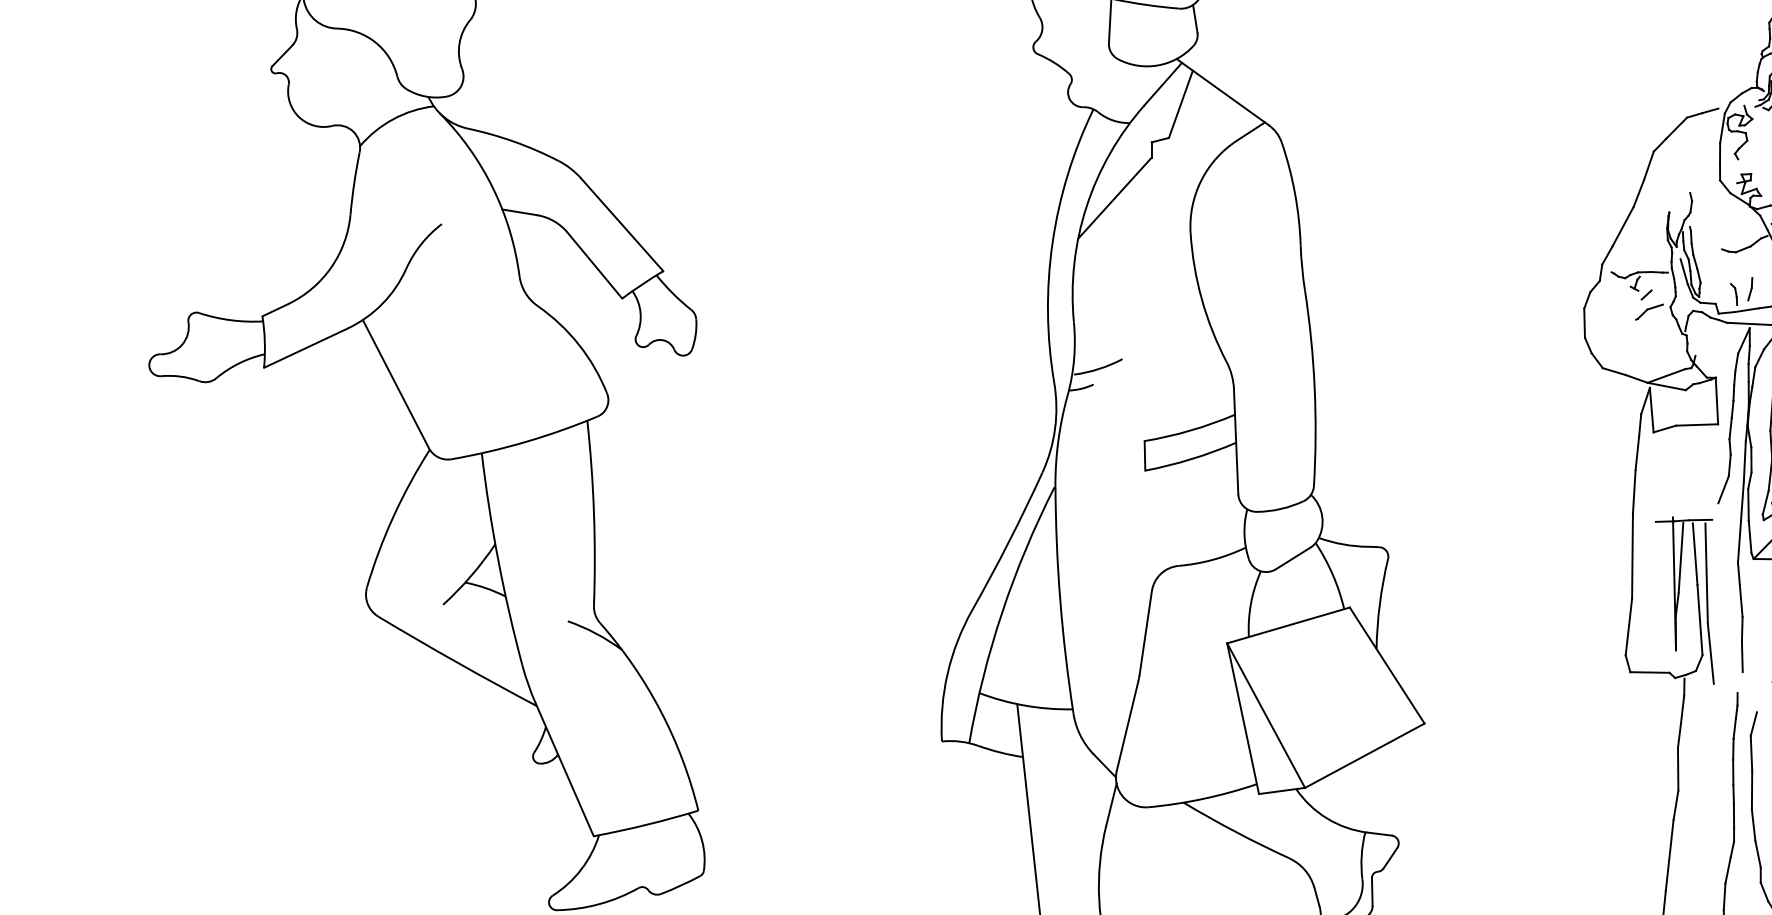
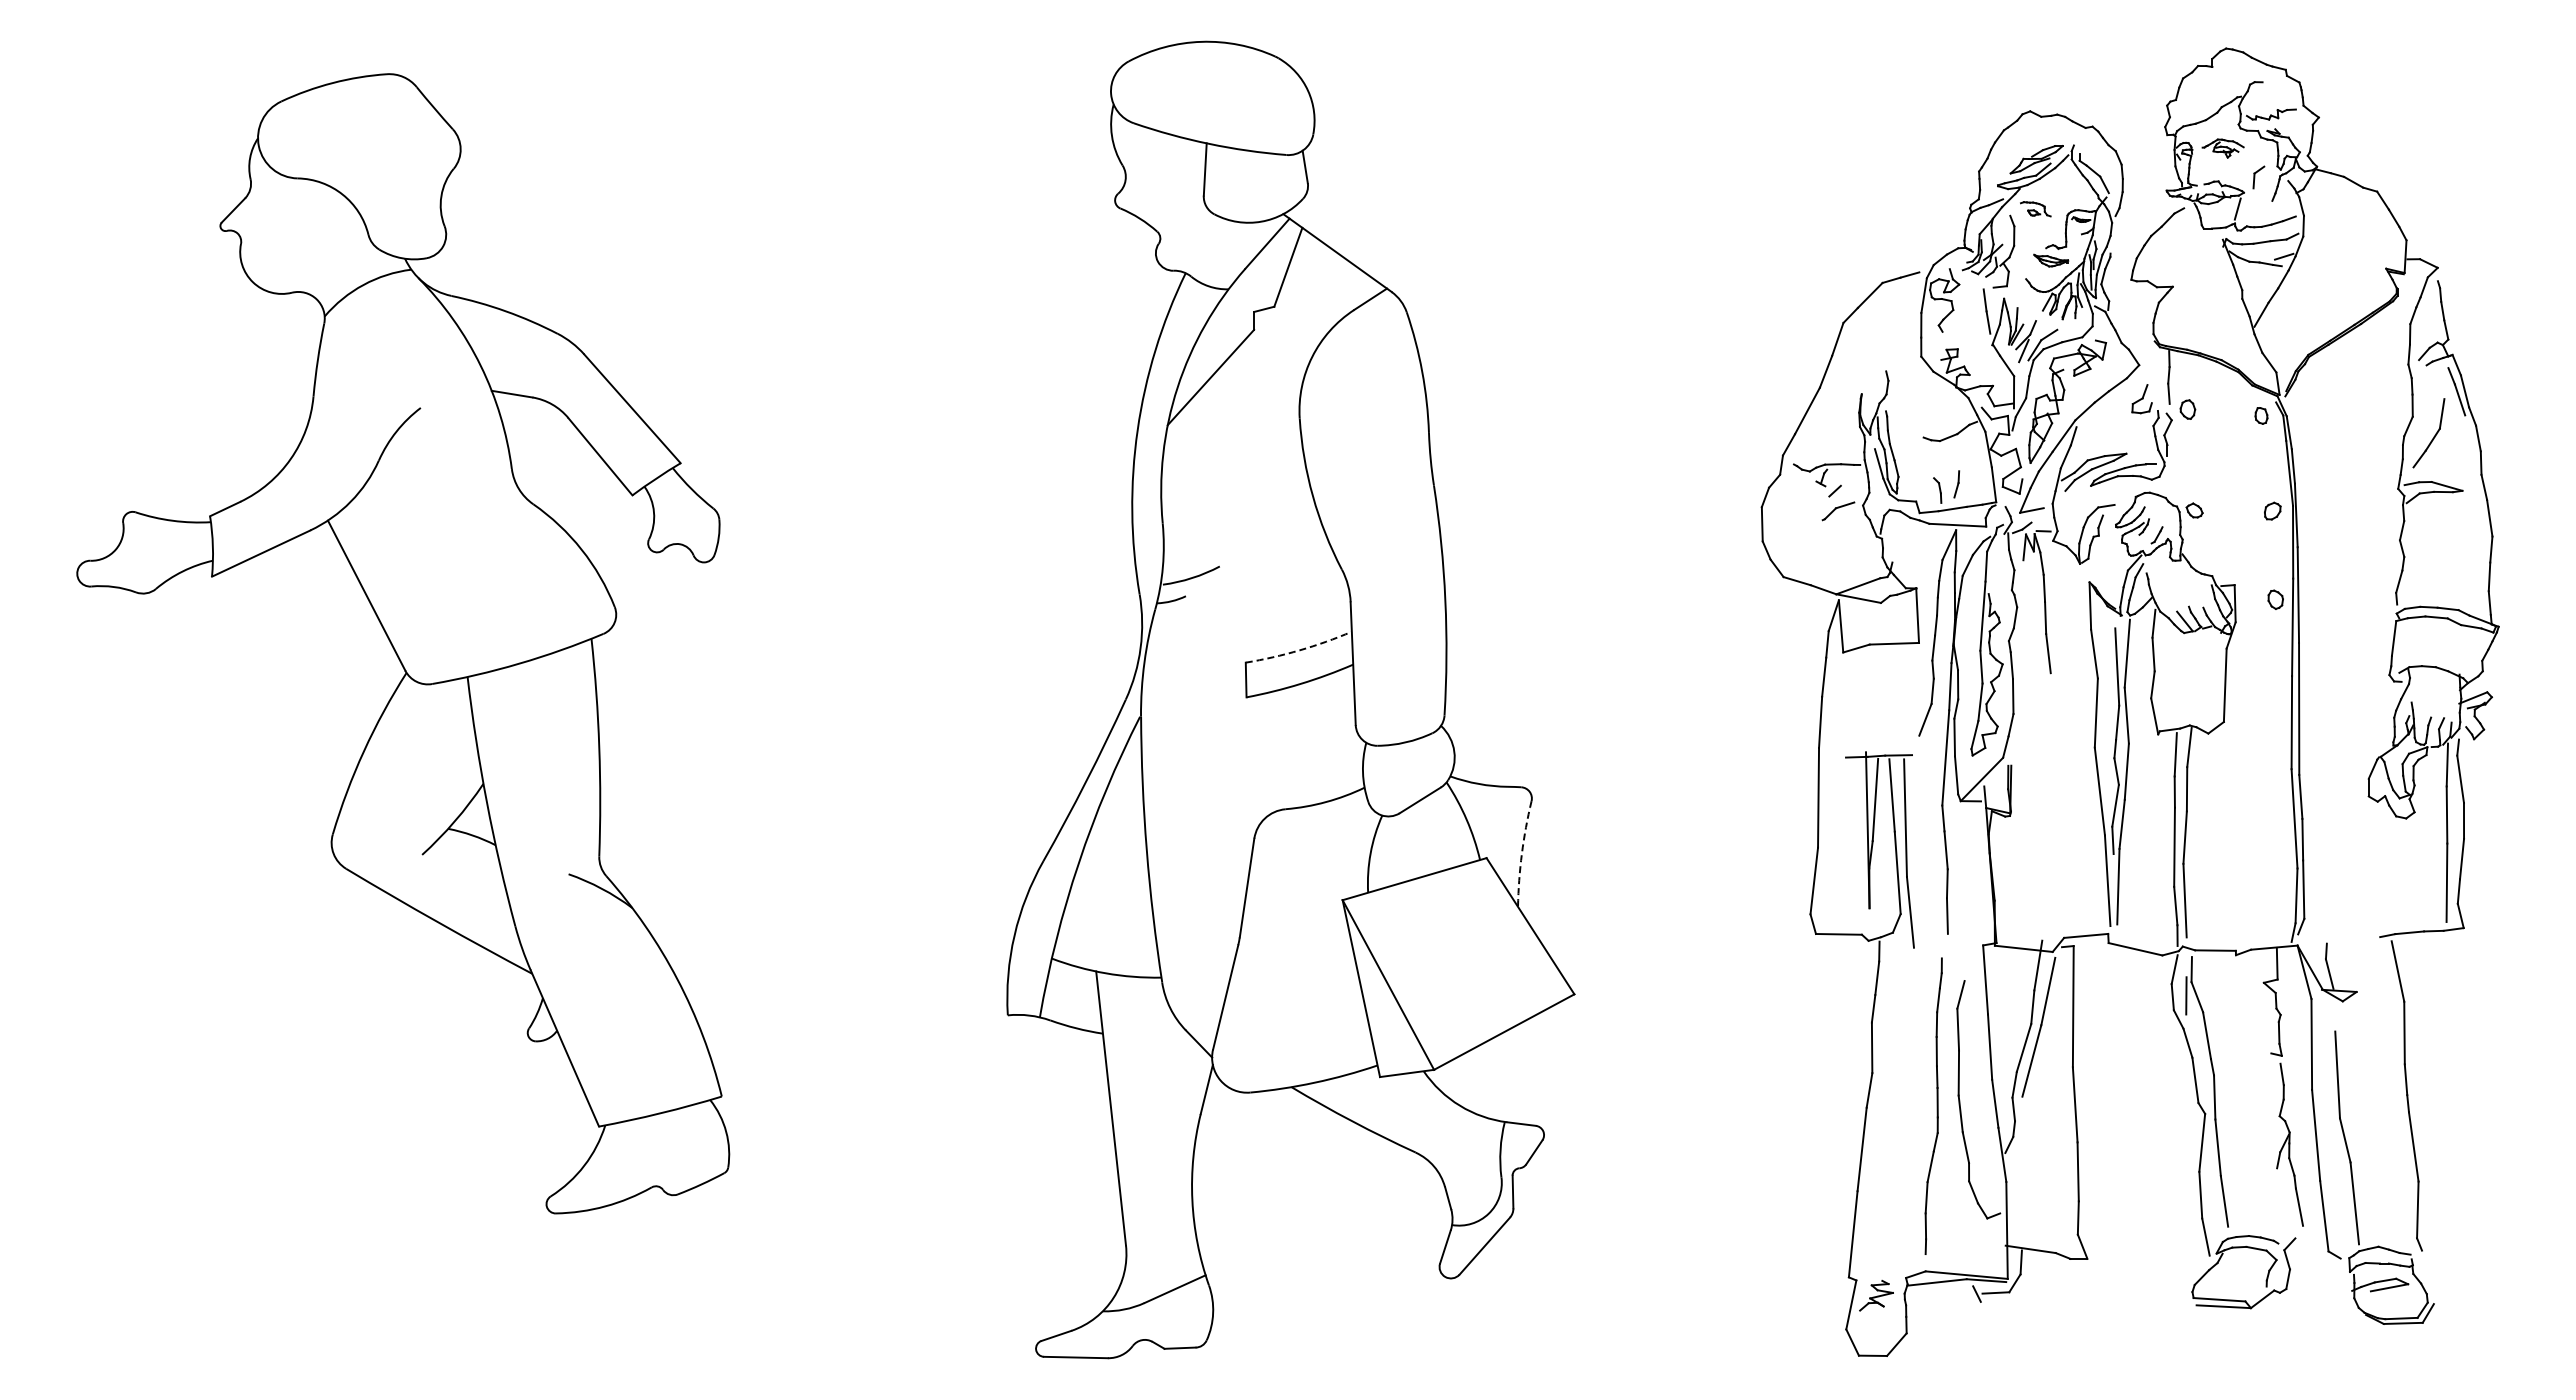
arc: (1190, 430) -> (1299, 650), solid -> dashed
arc: (1379, 603) -> (1521, 853), solid -> dashed

